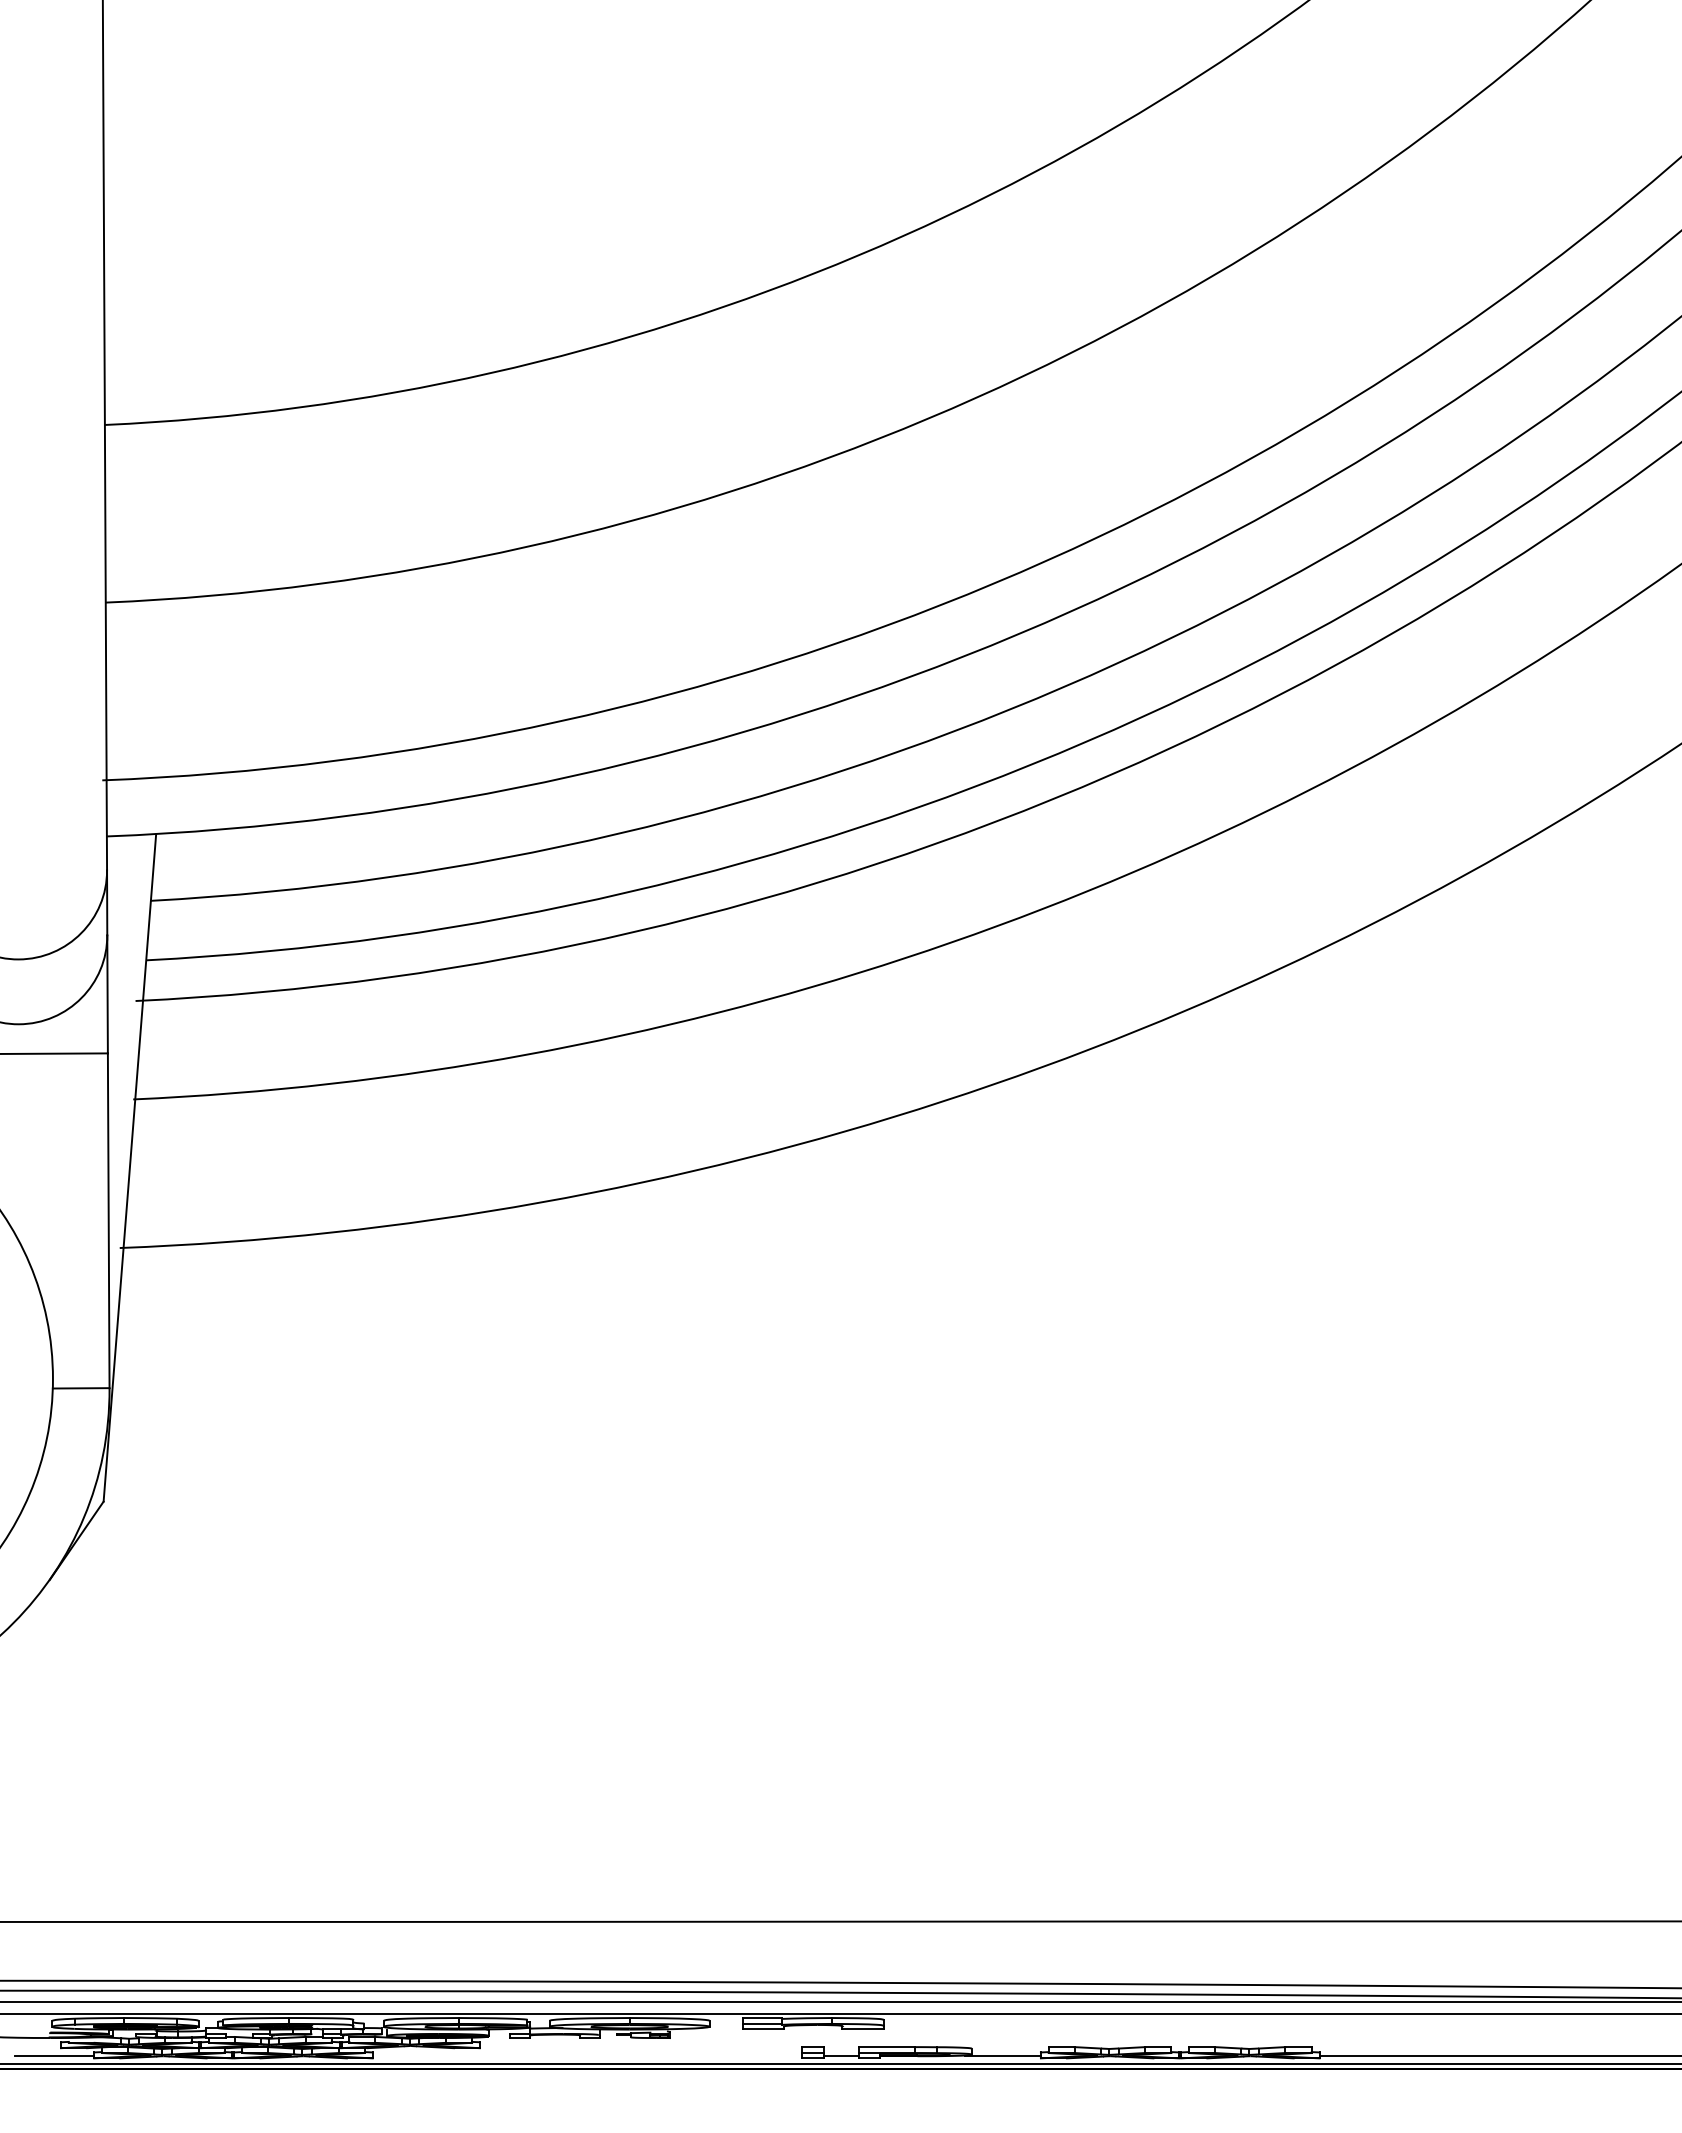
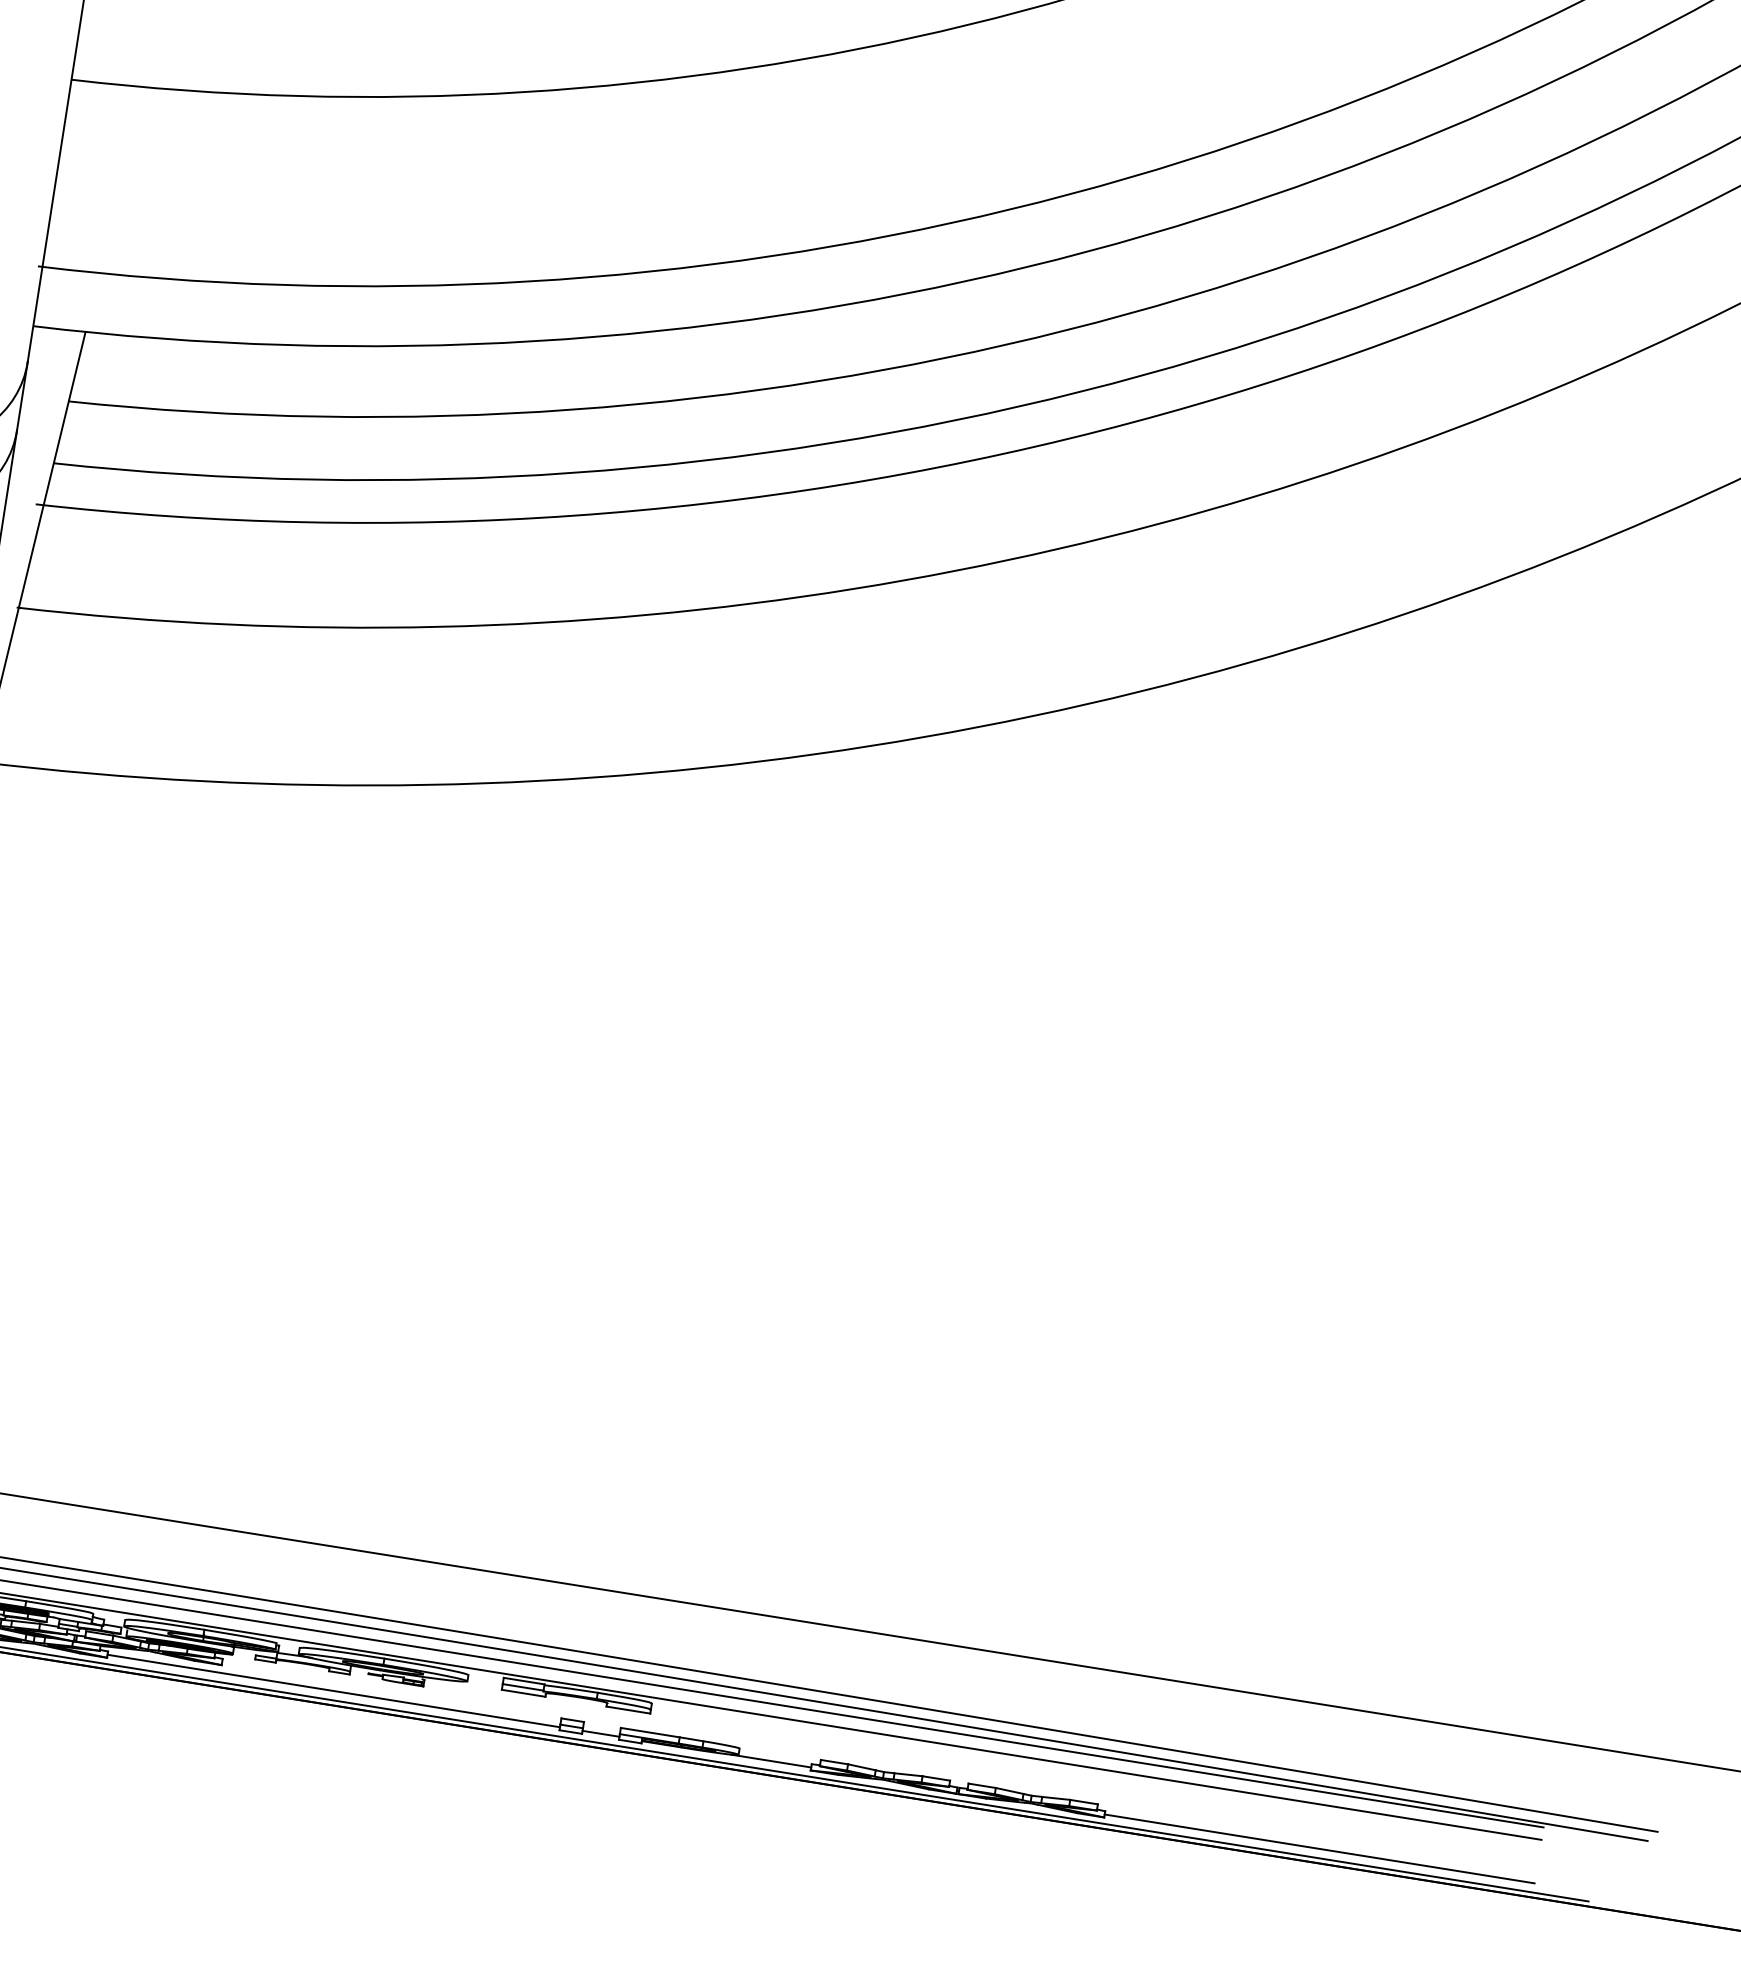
line: (587, 2055) -> (333, 1690), added

